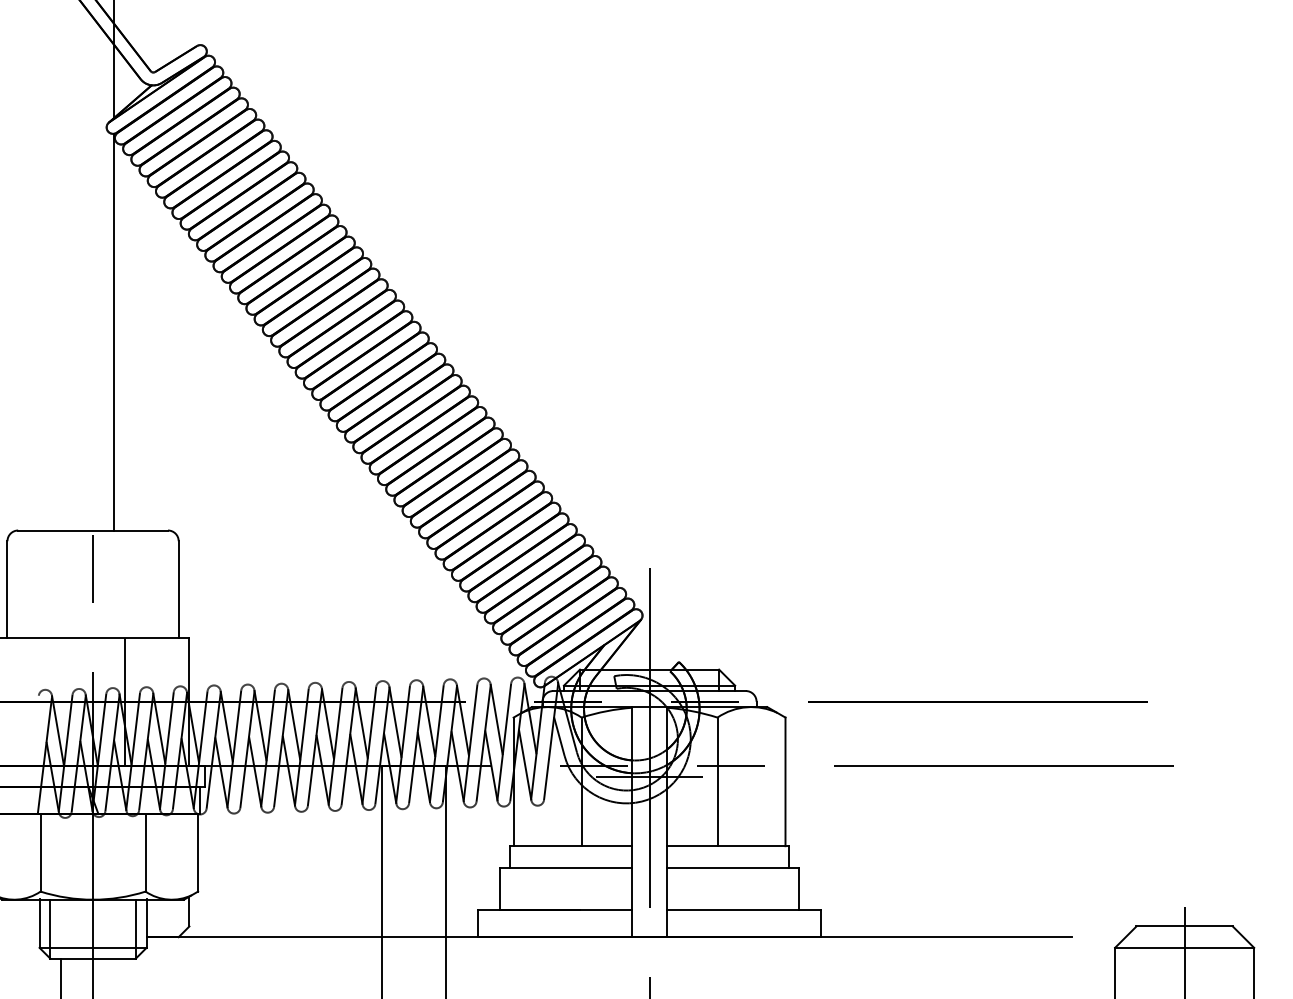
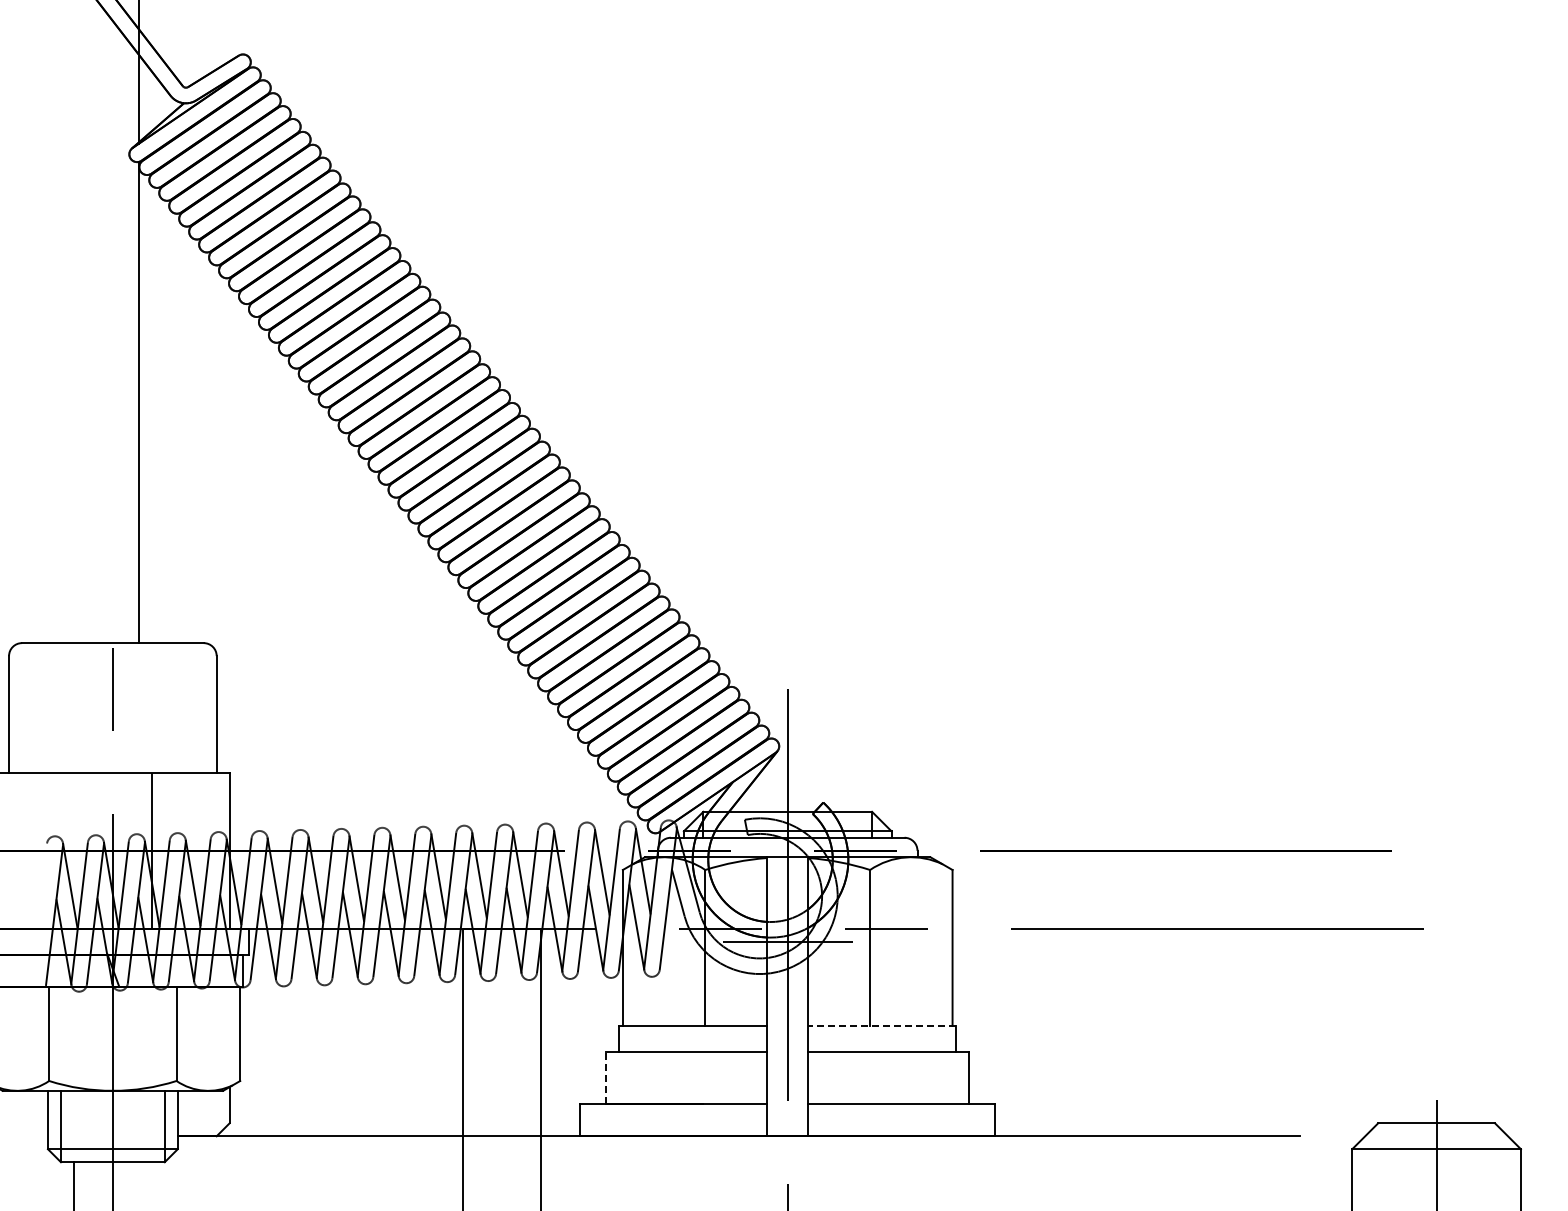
line: (727, 845) -> (882, 1025), solid -> dashed
line: (500, 888) -> (606, 1077), solid -> dashed

